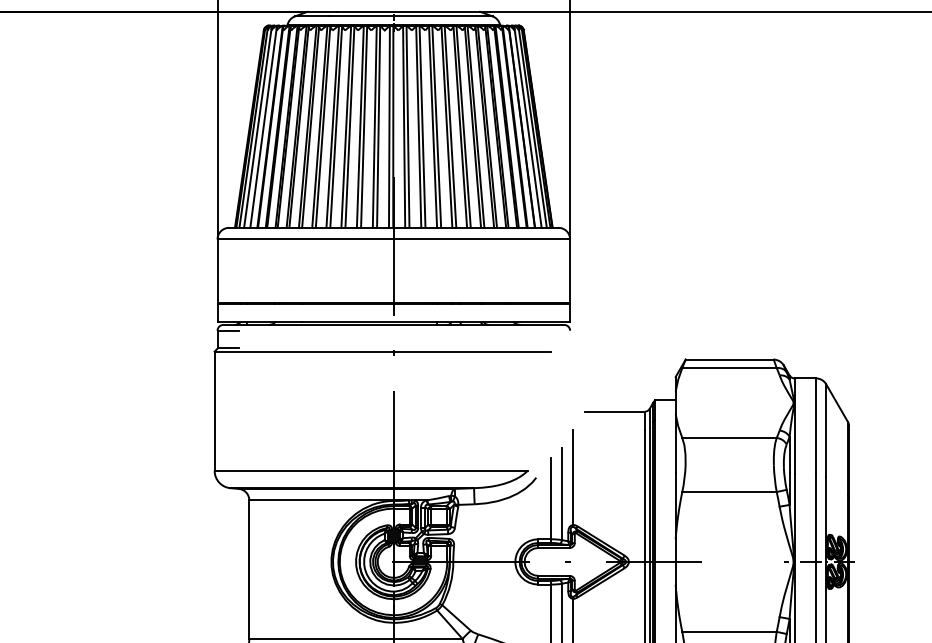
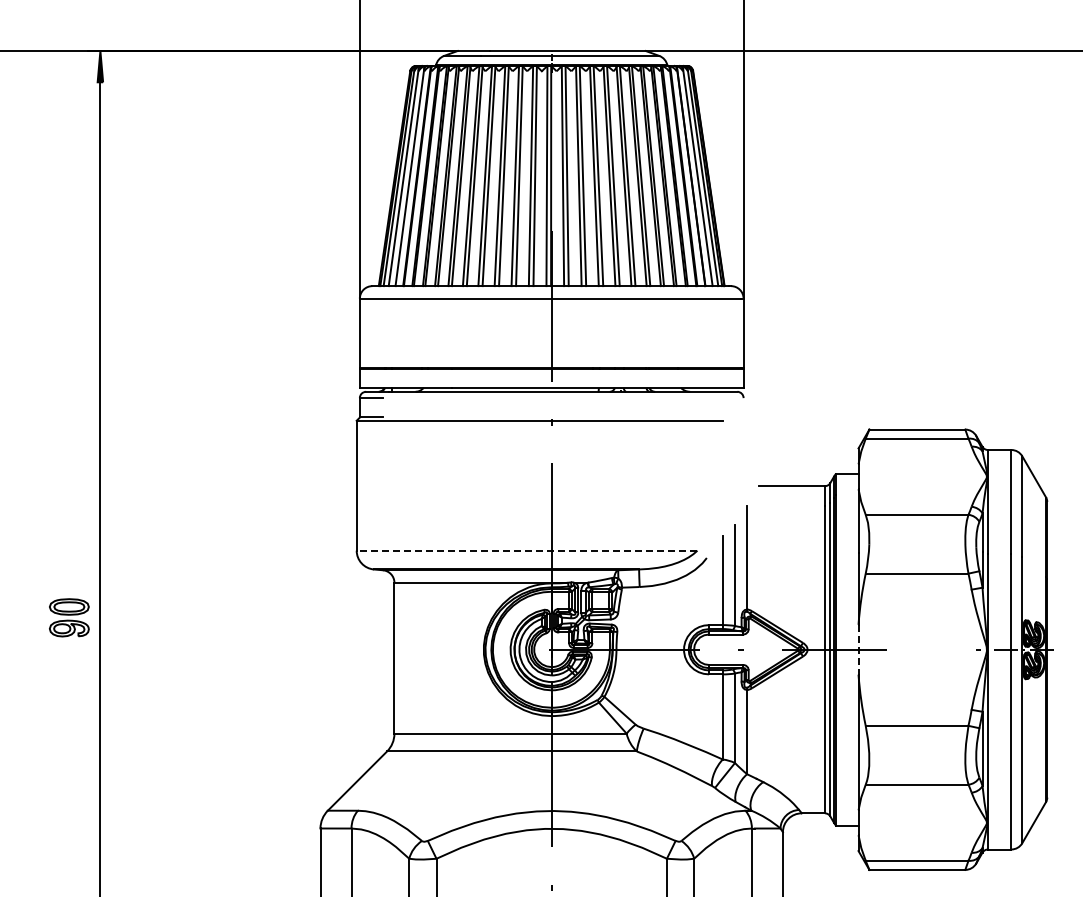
line: (370, 470) -> (526, 550), solid -> dashed
line: (675, 561) -> (858, 649), solid -> dashed

